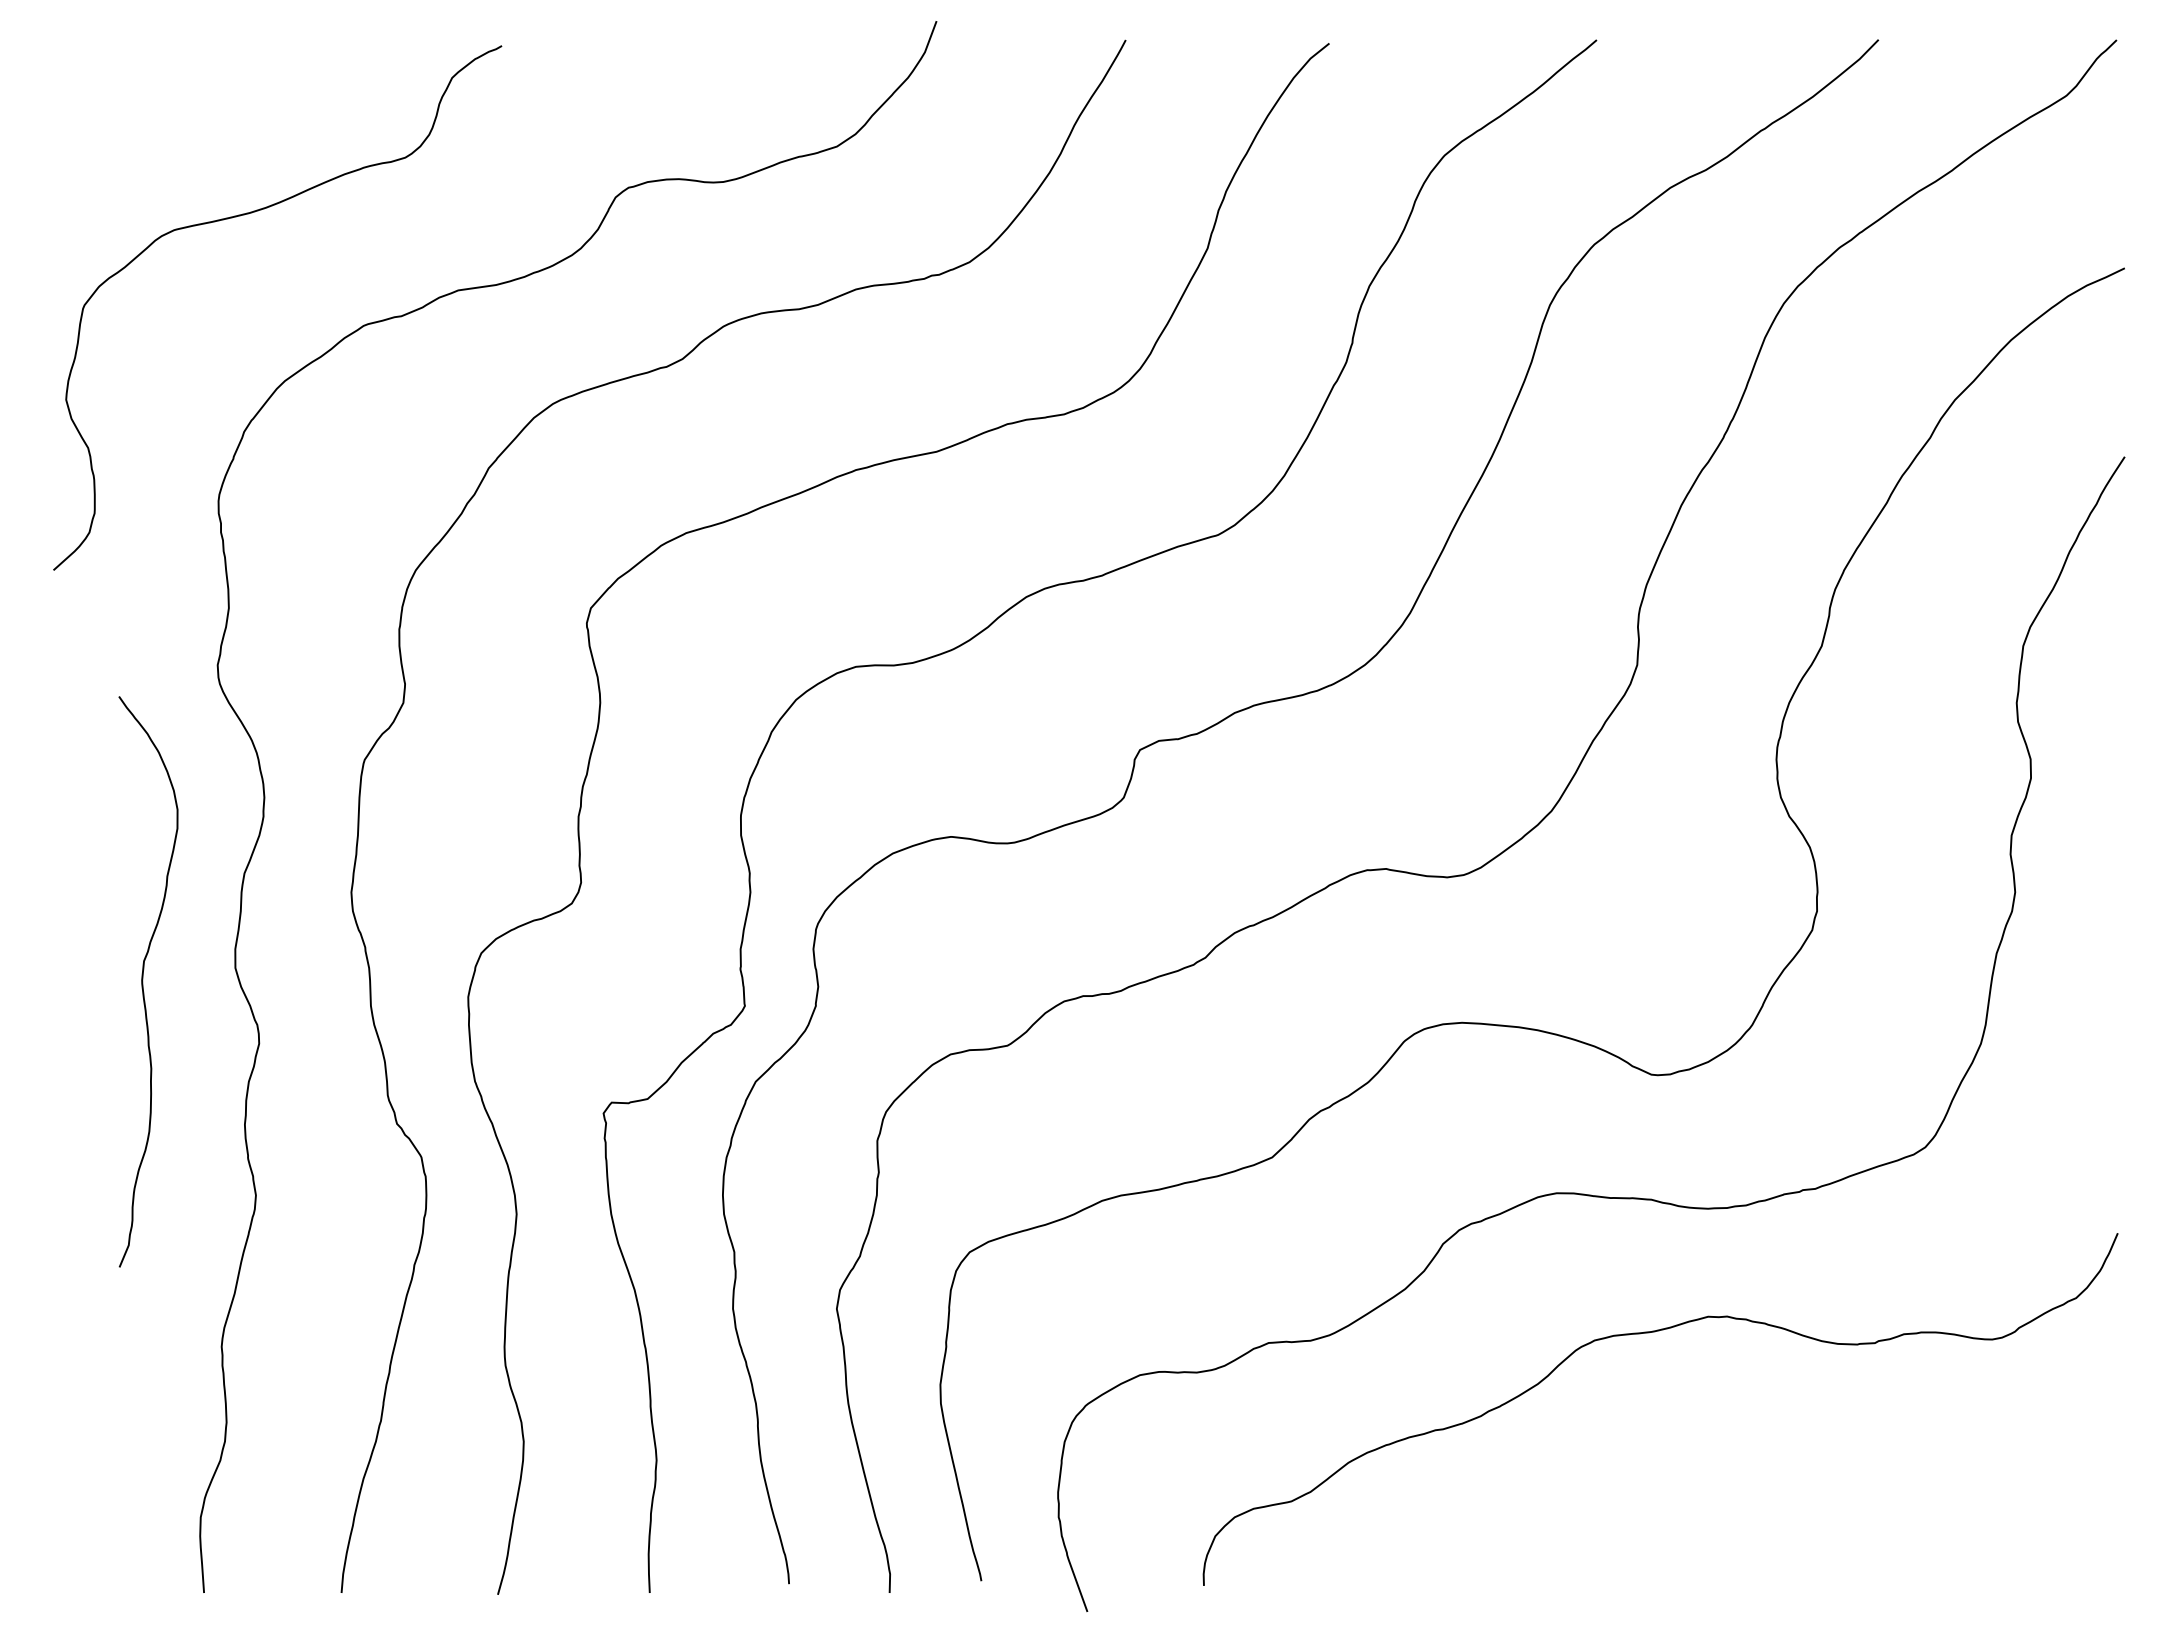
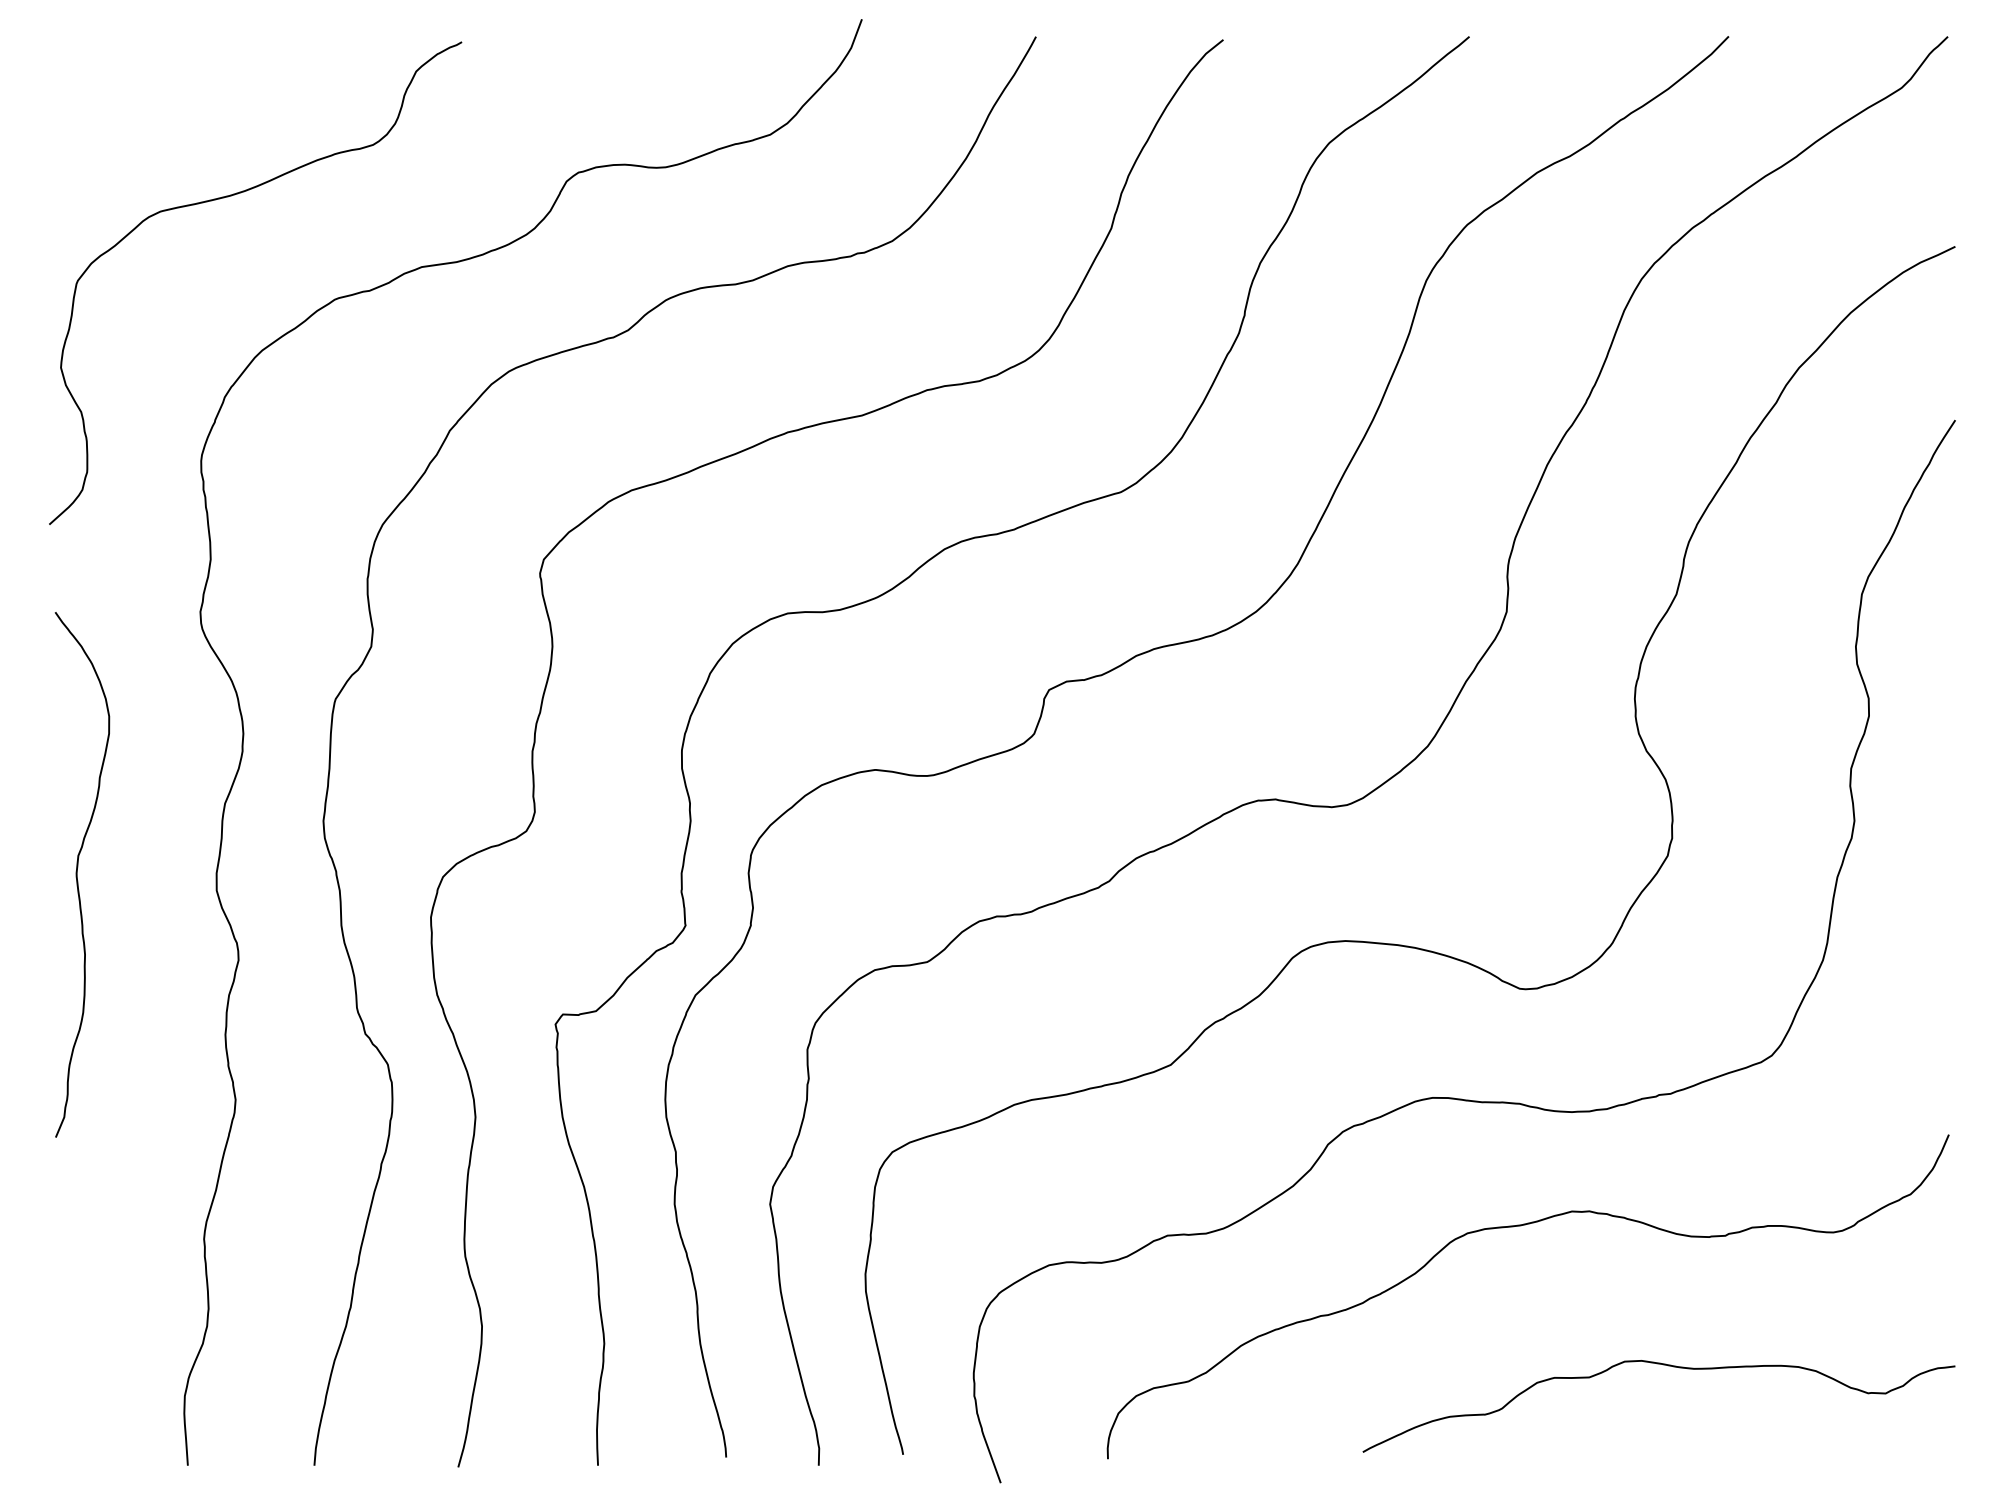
curve: (143, 981) -> (77, 874), moved
curve: (1810, 1484) -> (1666, 1365), added

